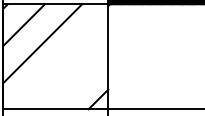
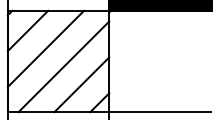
line: (60, 61) -> (63, 66), added
line: (79, 80) -> (81, 84), added

